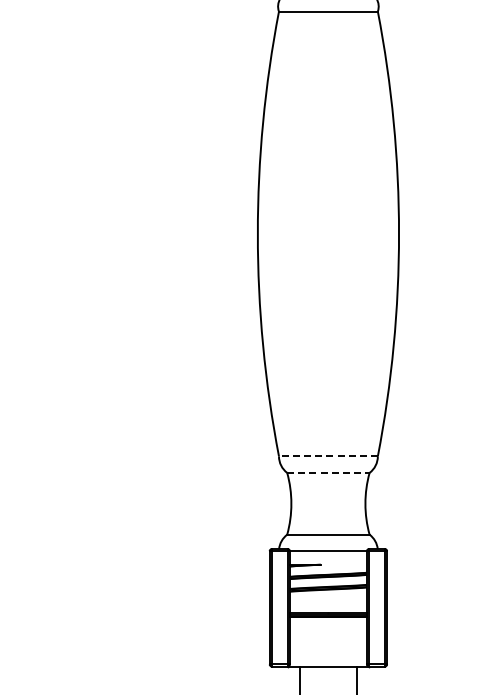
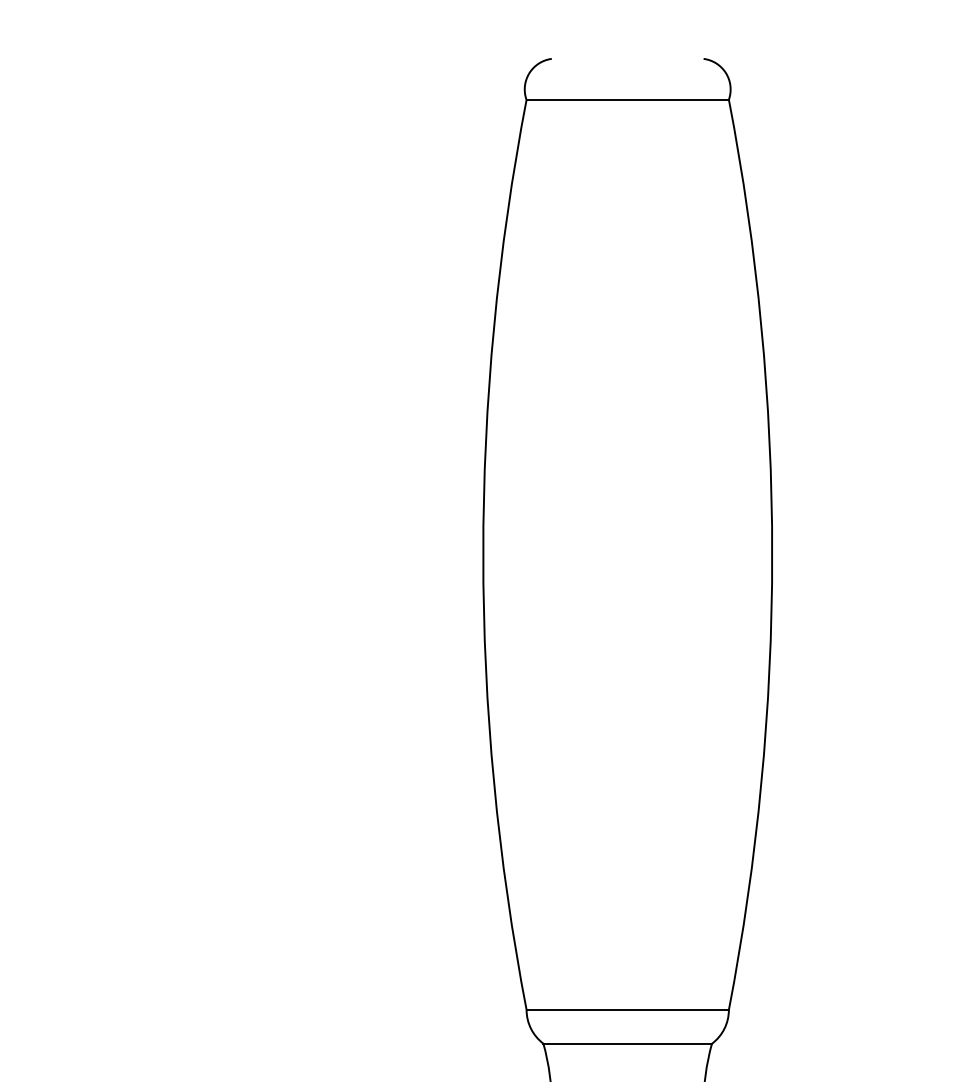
line: (327, 456) -> (625, 1010), dashed -> solid
line: (328, 472) -> (627, 1042), dashed -> solid

